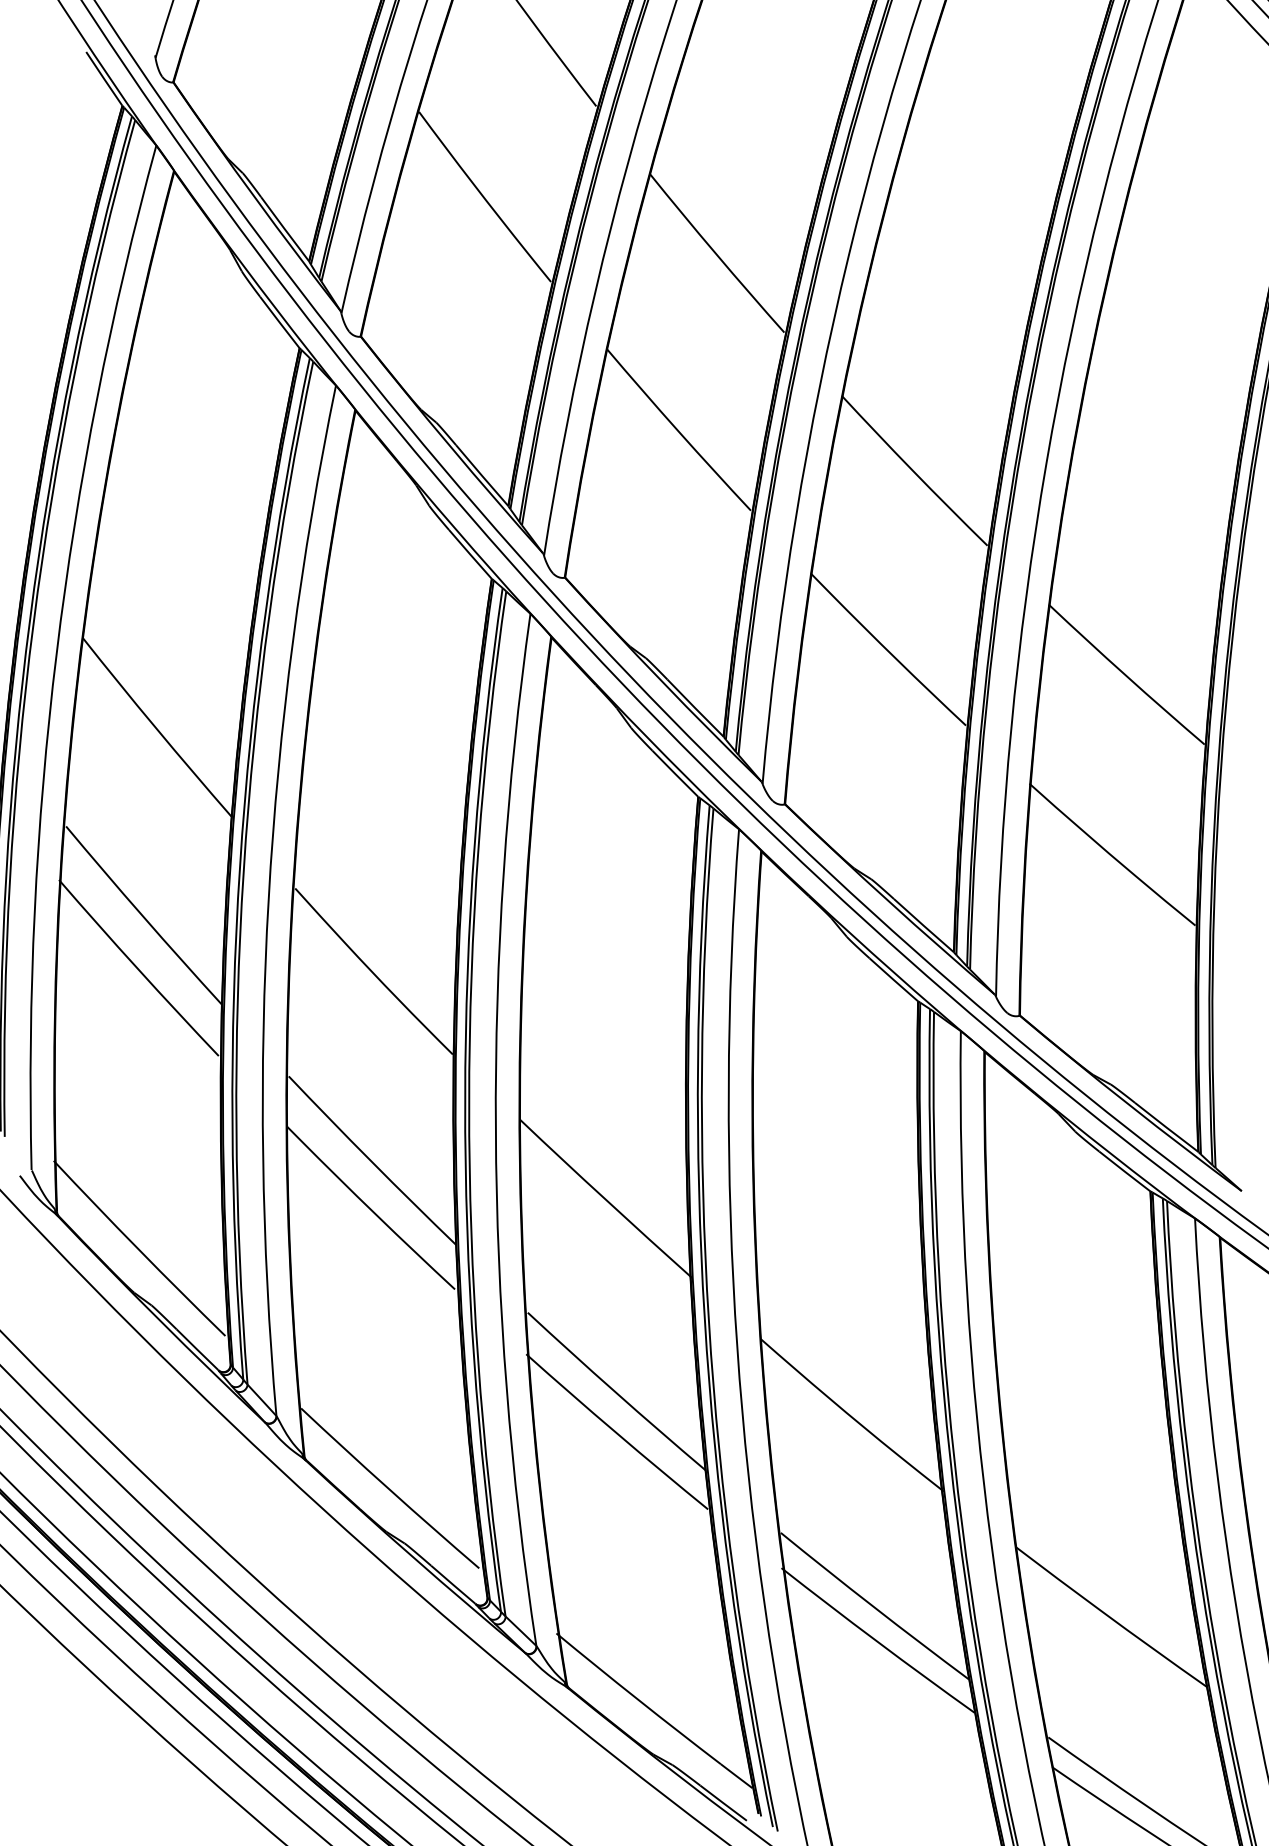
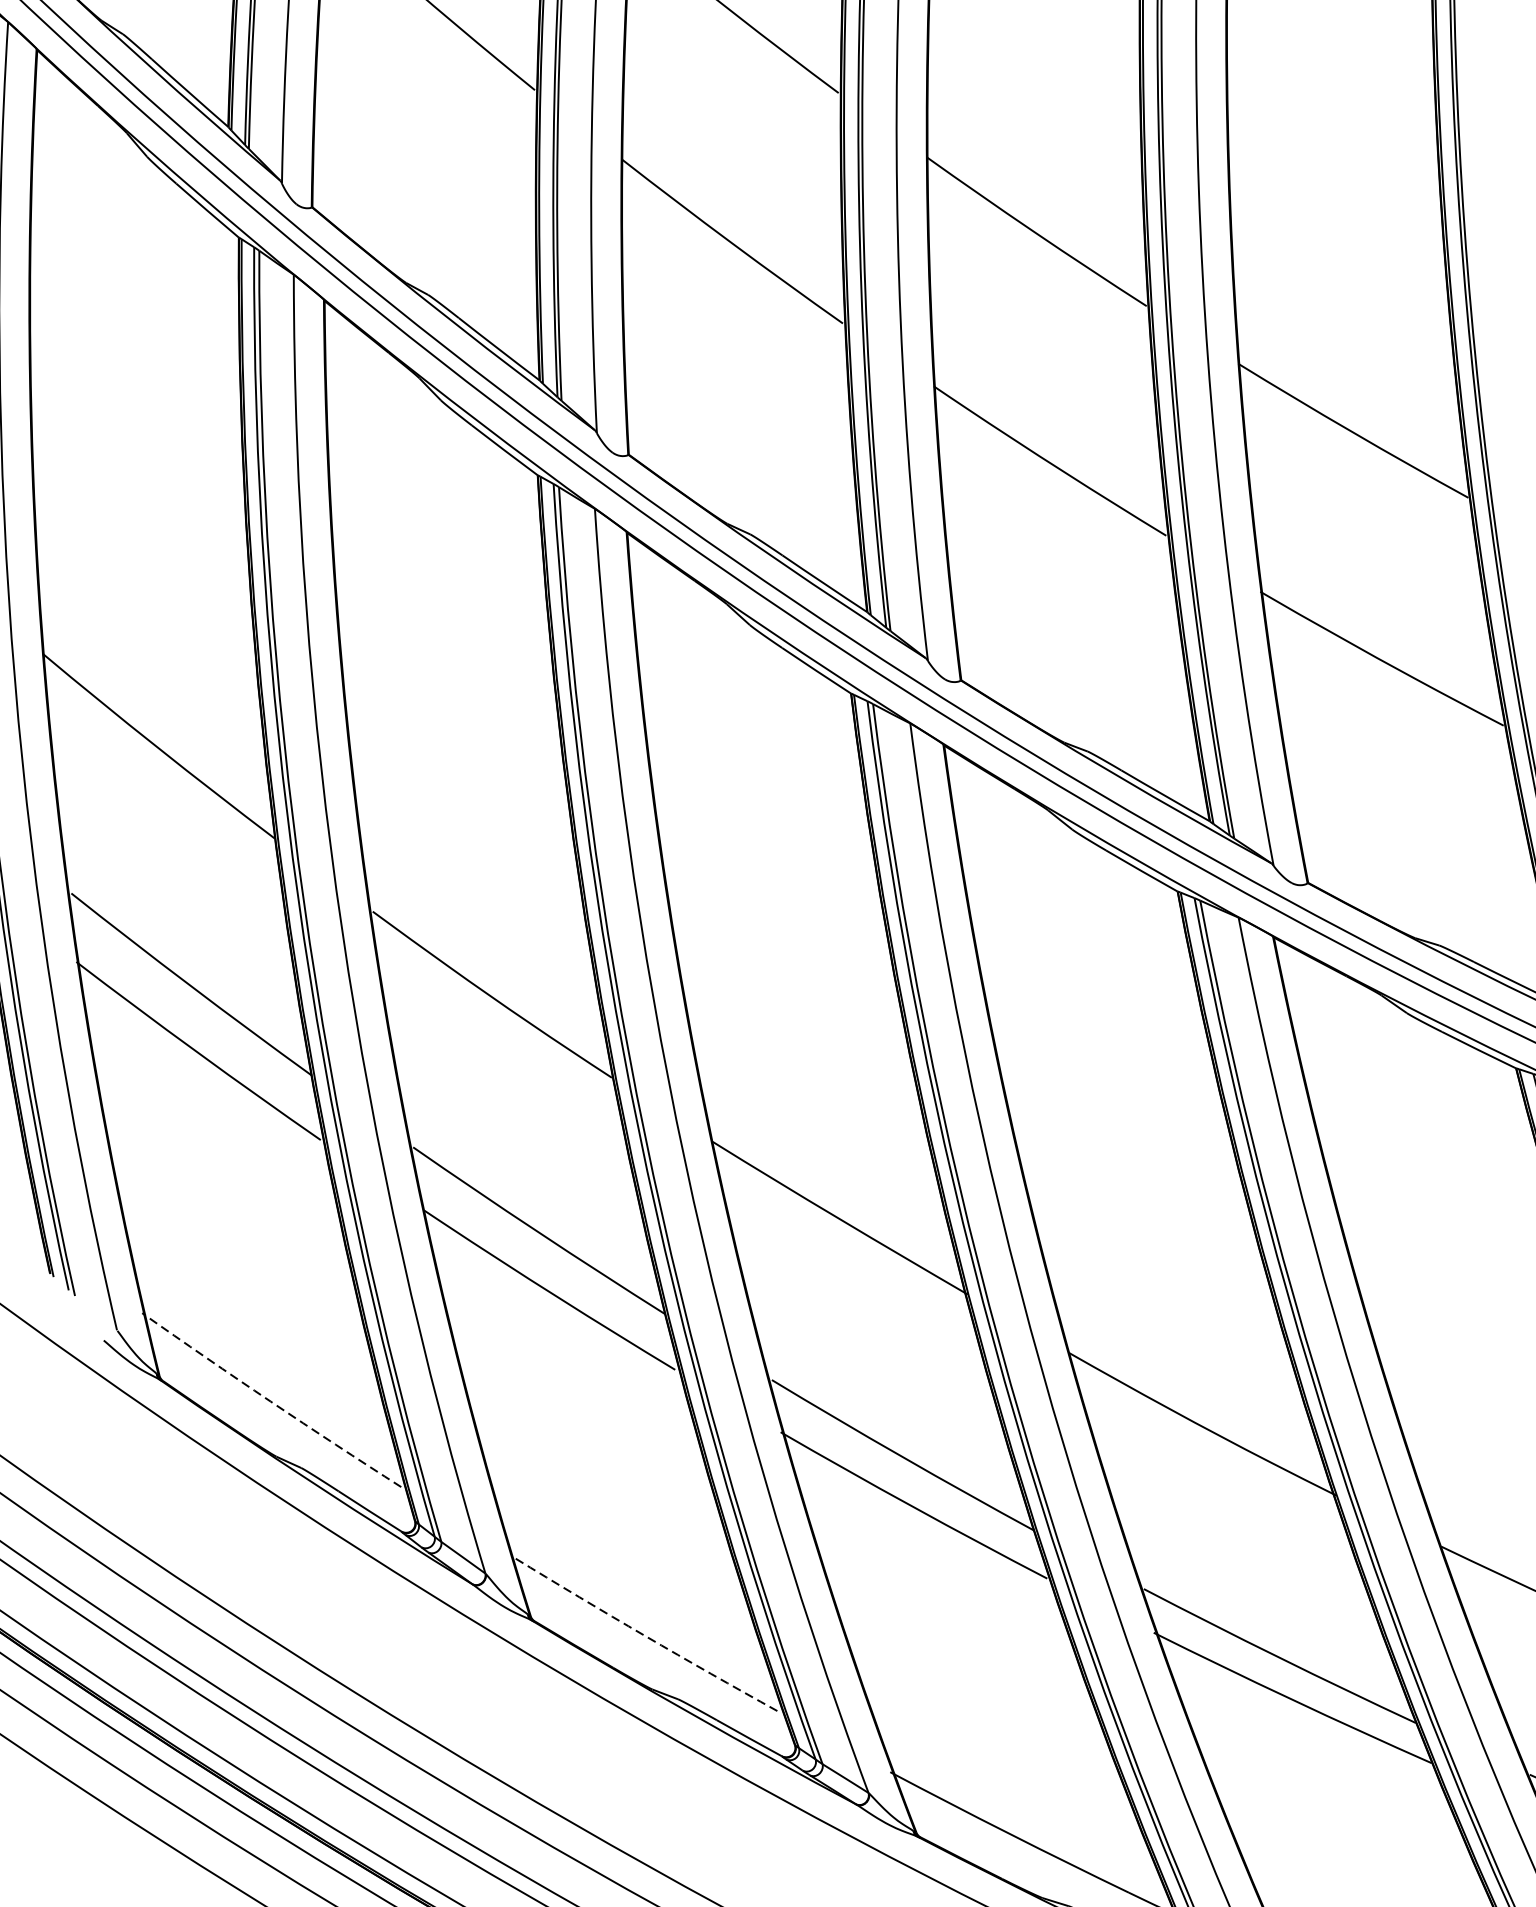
arc: (138, 1249) -> (270, 1401), solid -> dashed
arc: (389, 1489) -> (645, 1635), solid -> dashed

